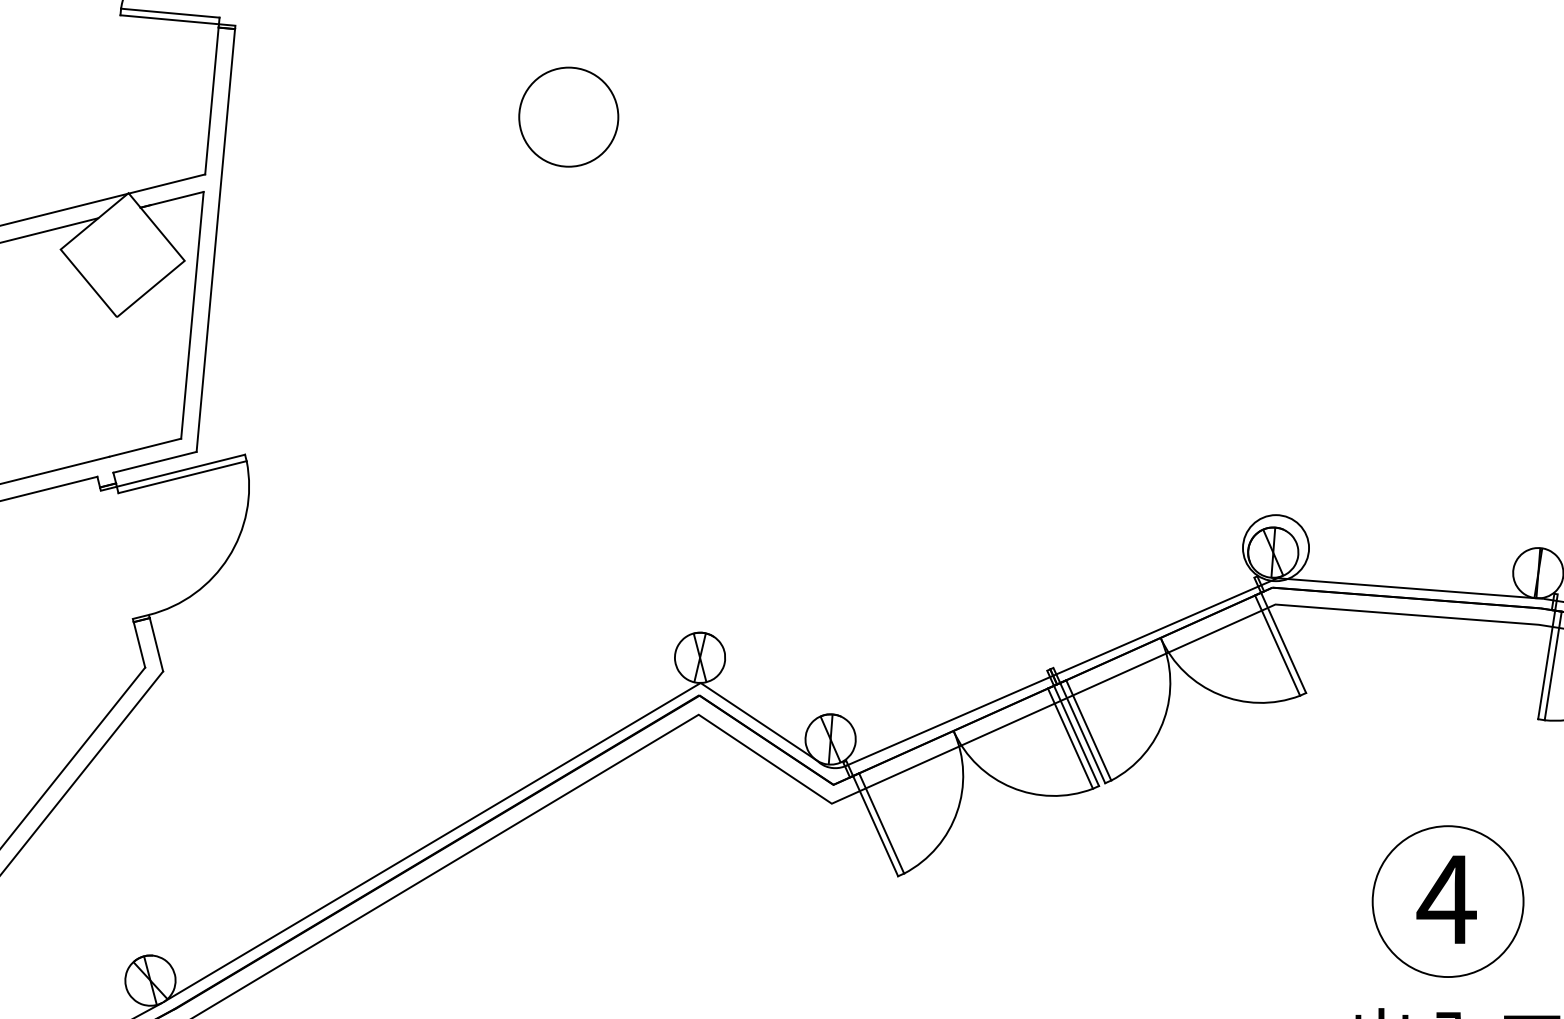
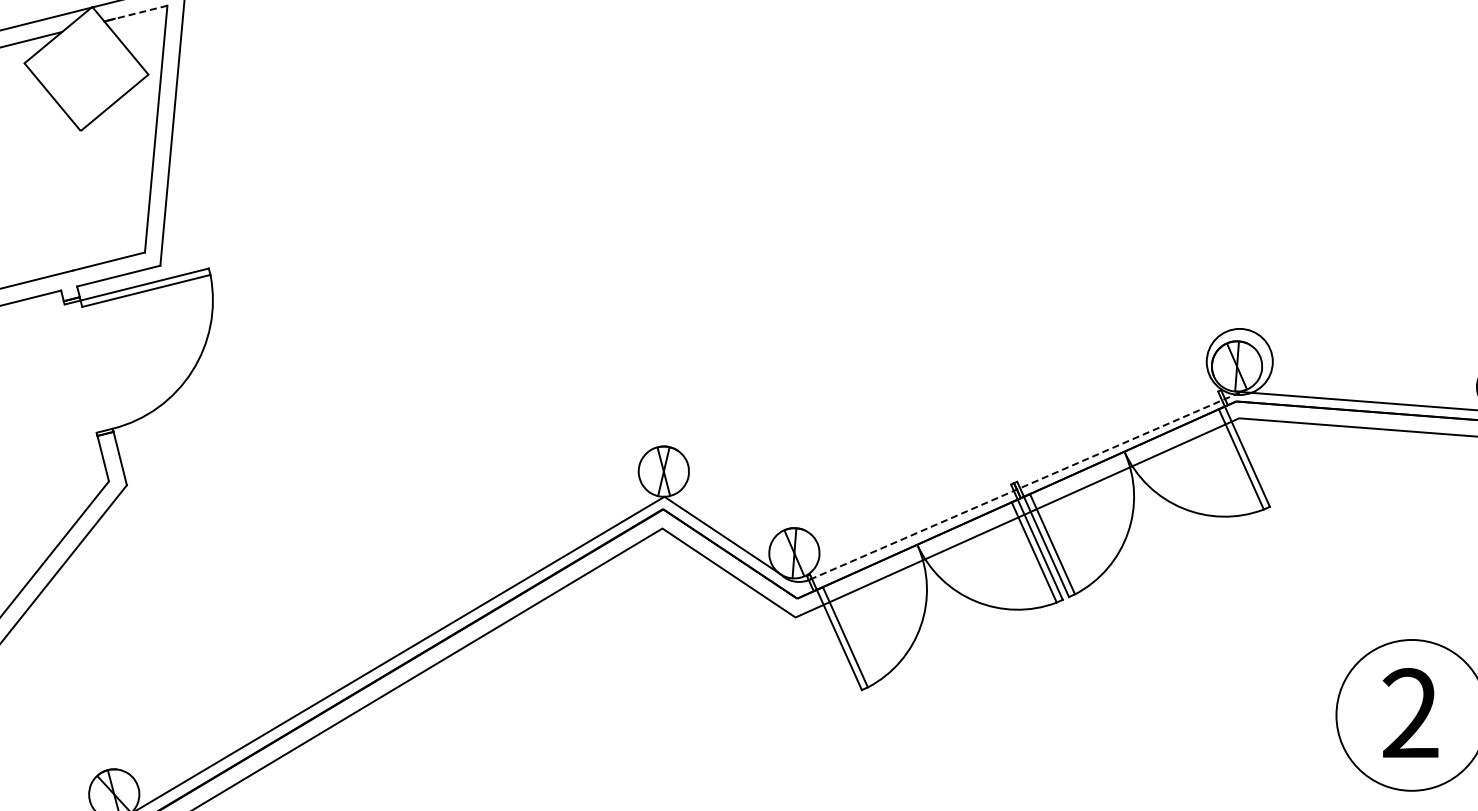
line: (172, 199) -> (136, 13), solid -> dashed
line: (1064, 670) -> (1028, 484), solid -> dashed
text: (1446, 898) -> (1410, 712), 4 -> 2

